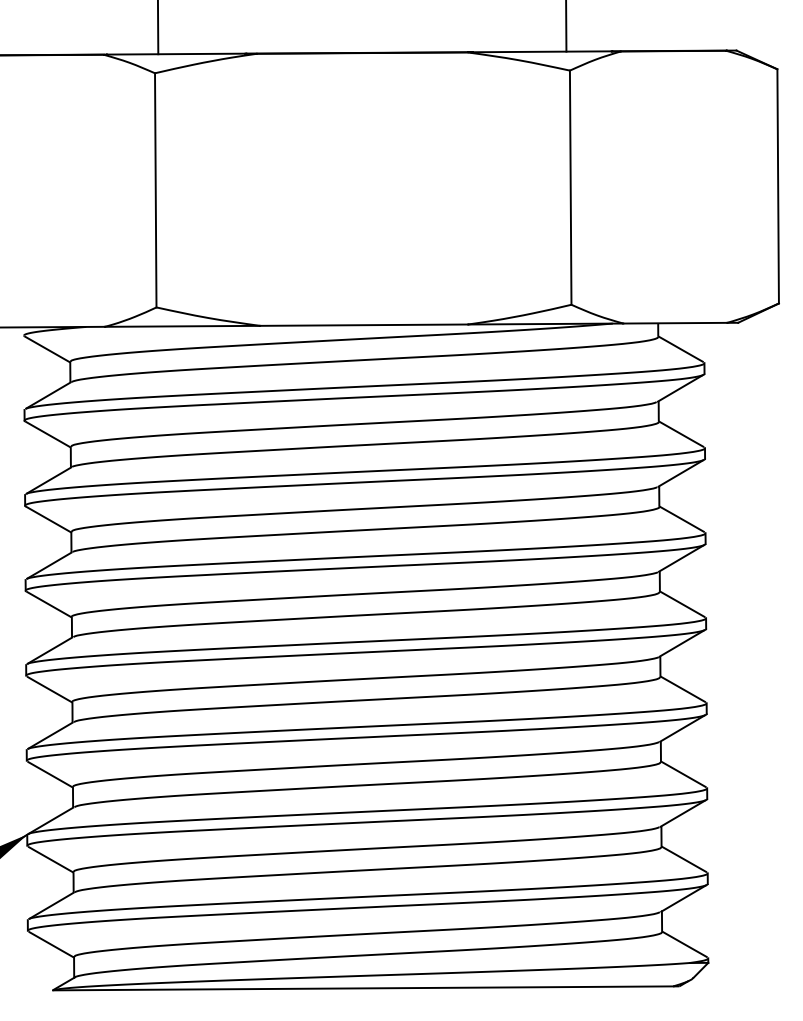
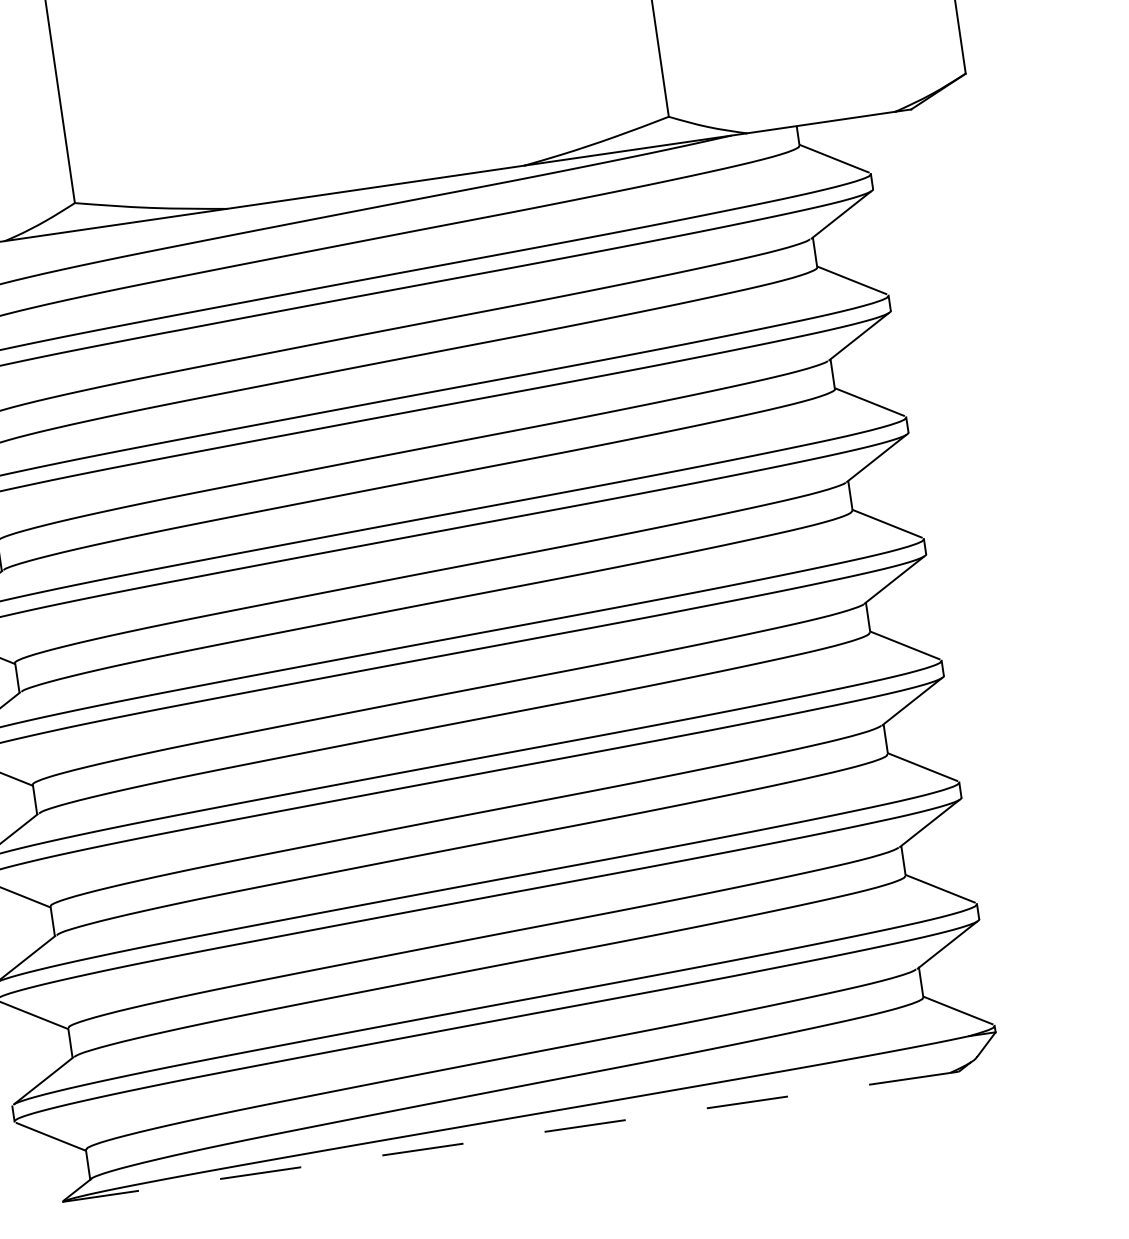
line: (362, 988) -> (505, 1137), solid -> dashed

